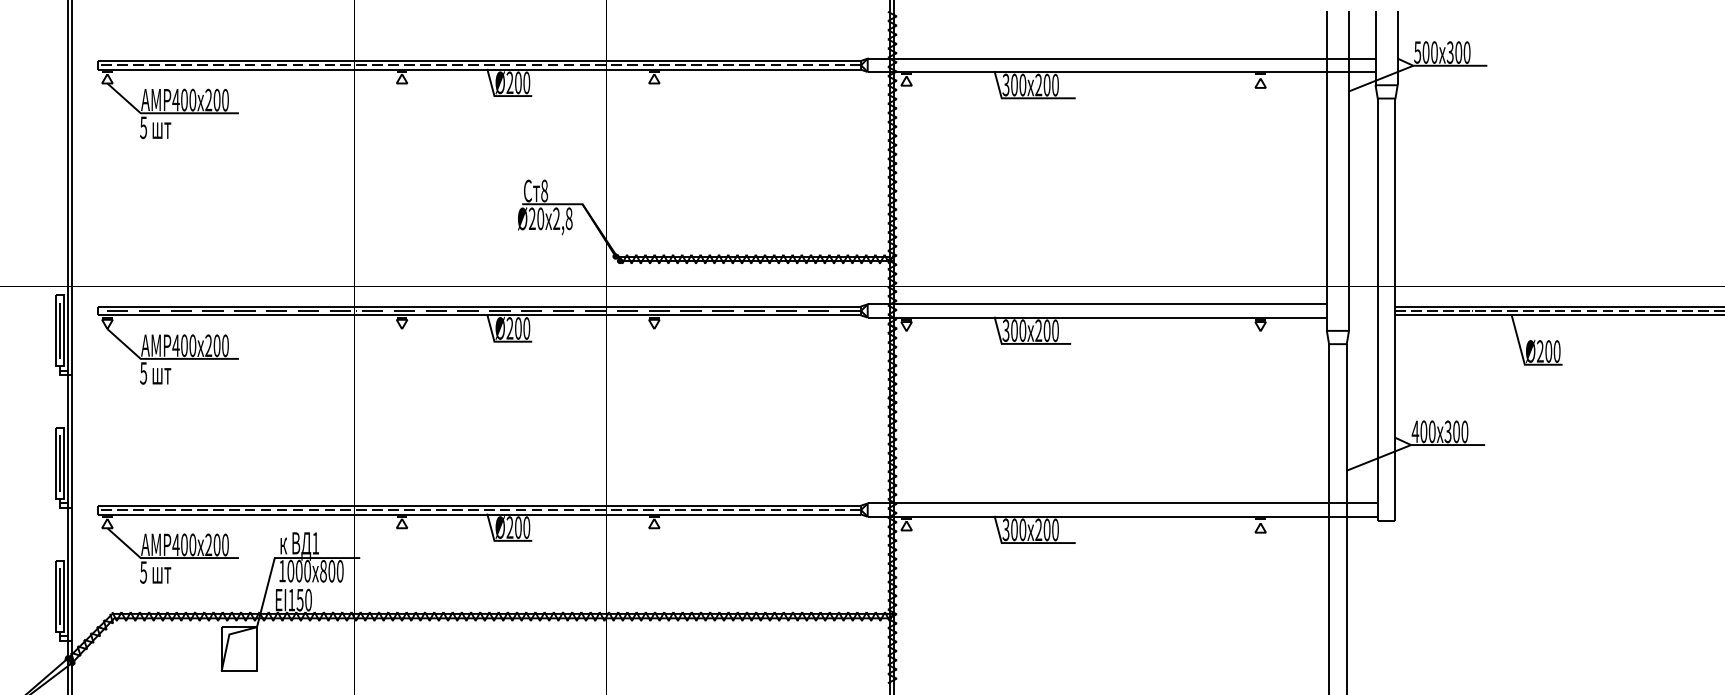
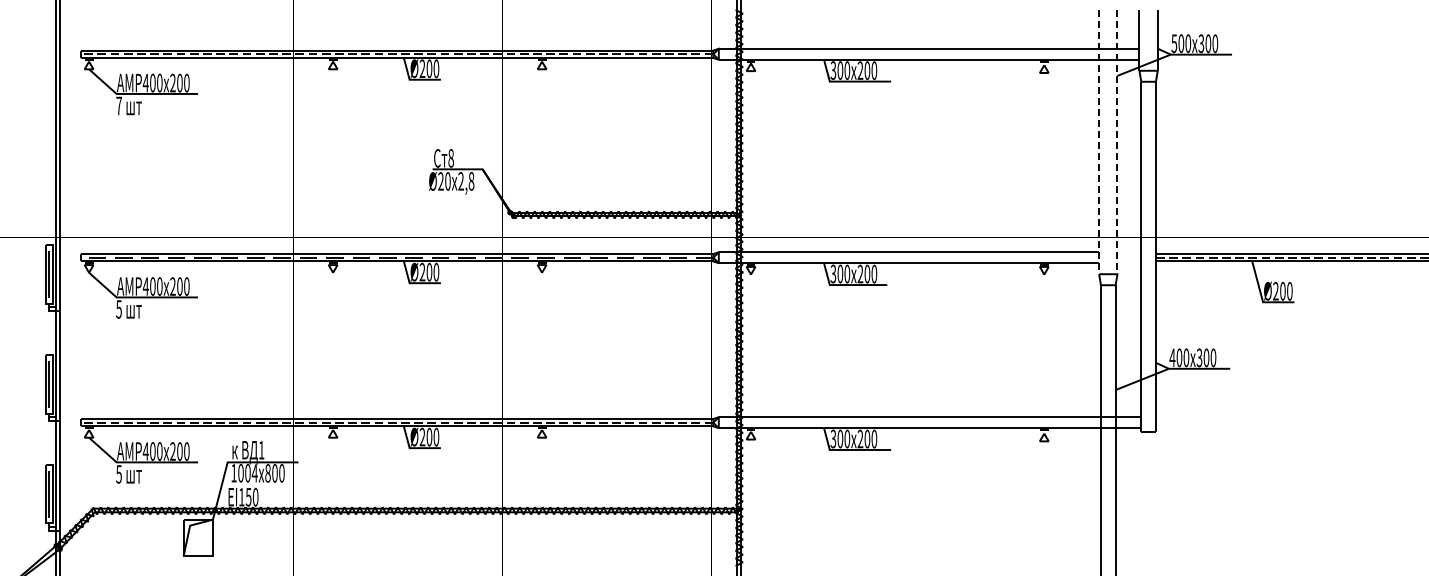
text: (142, 127) -> (118, 105), 5 -> 7
line: (1327, 171) -> (1099, 142), solid -> dashed
line: (1349, 171) -> (1117, 142), solid -> dashed
text: (307, 571) -> (254, 473), 1000 -> 1004

